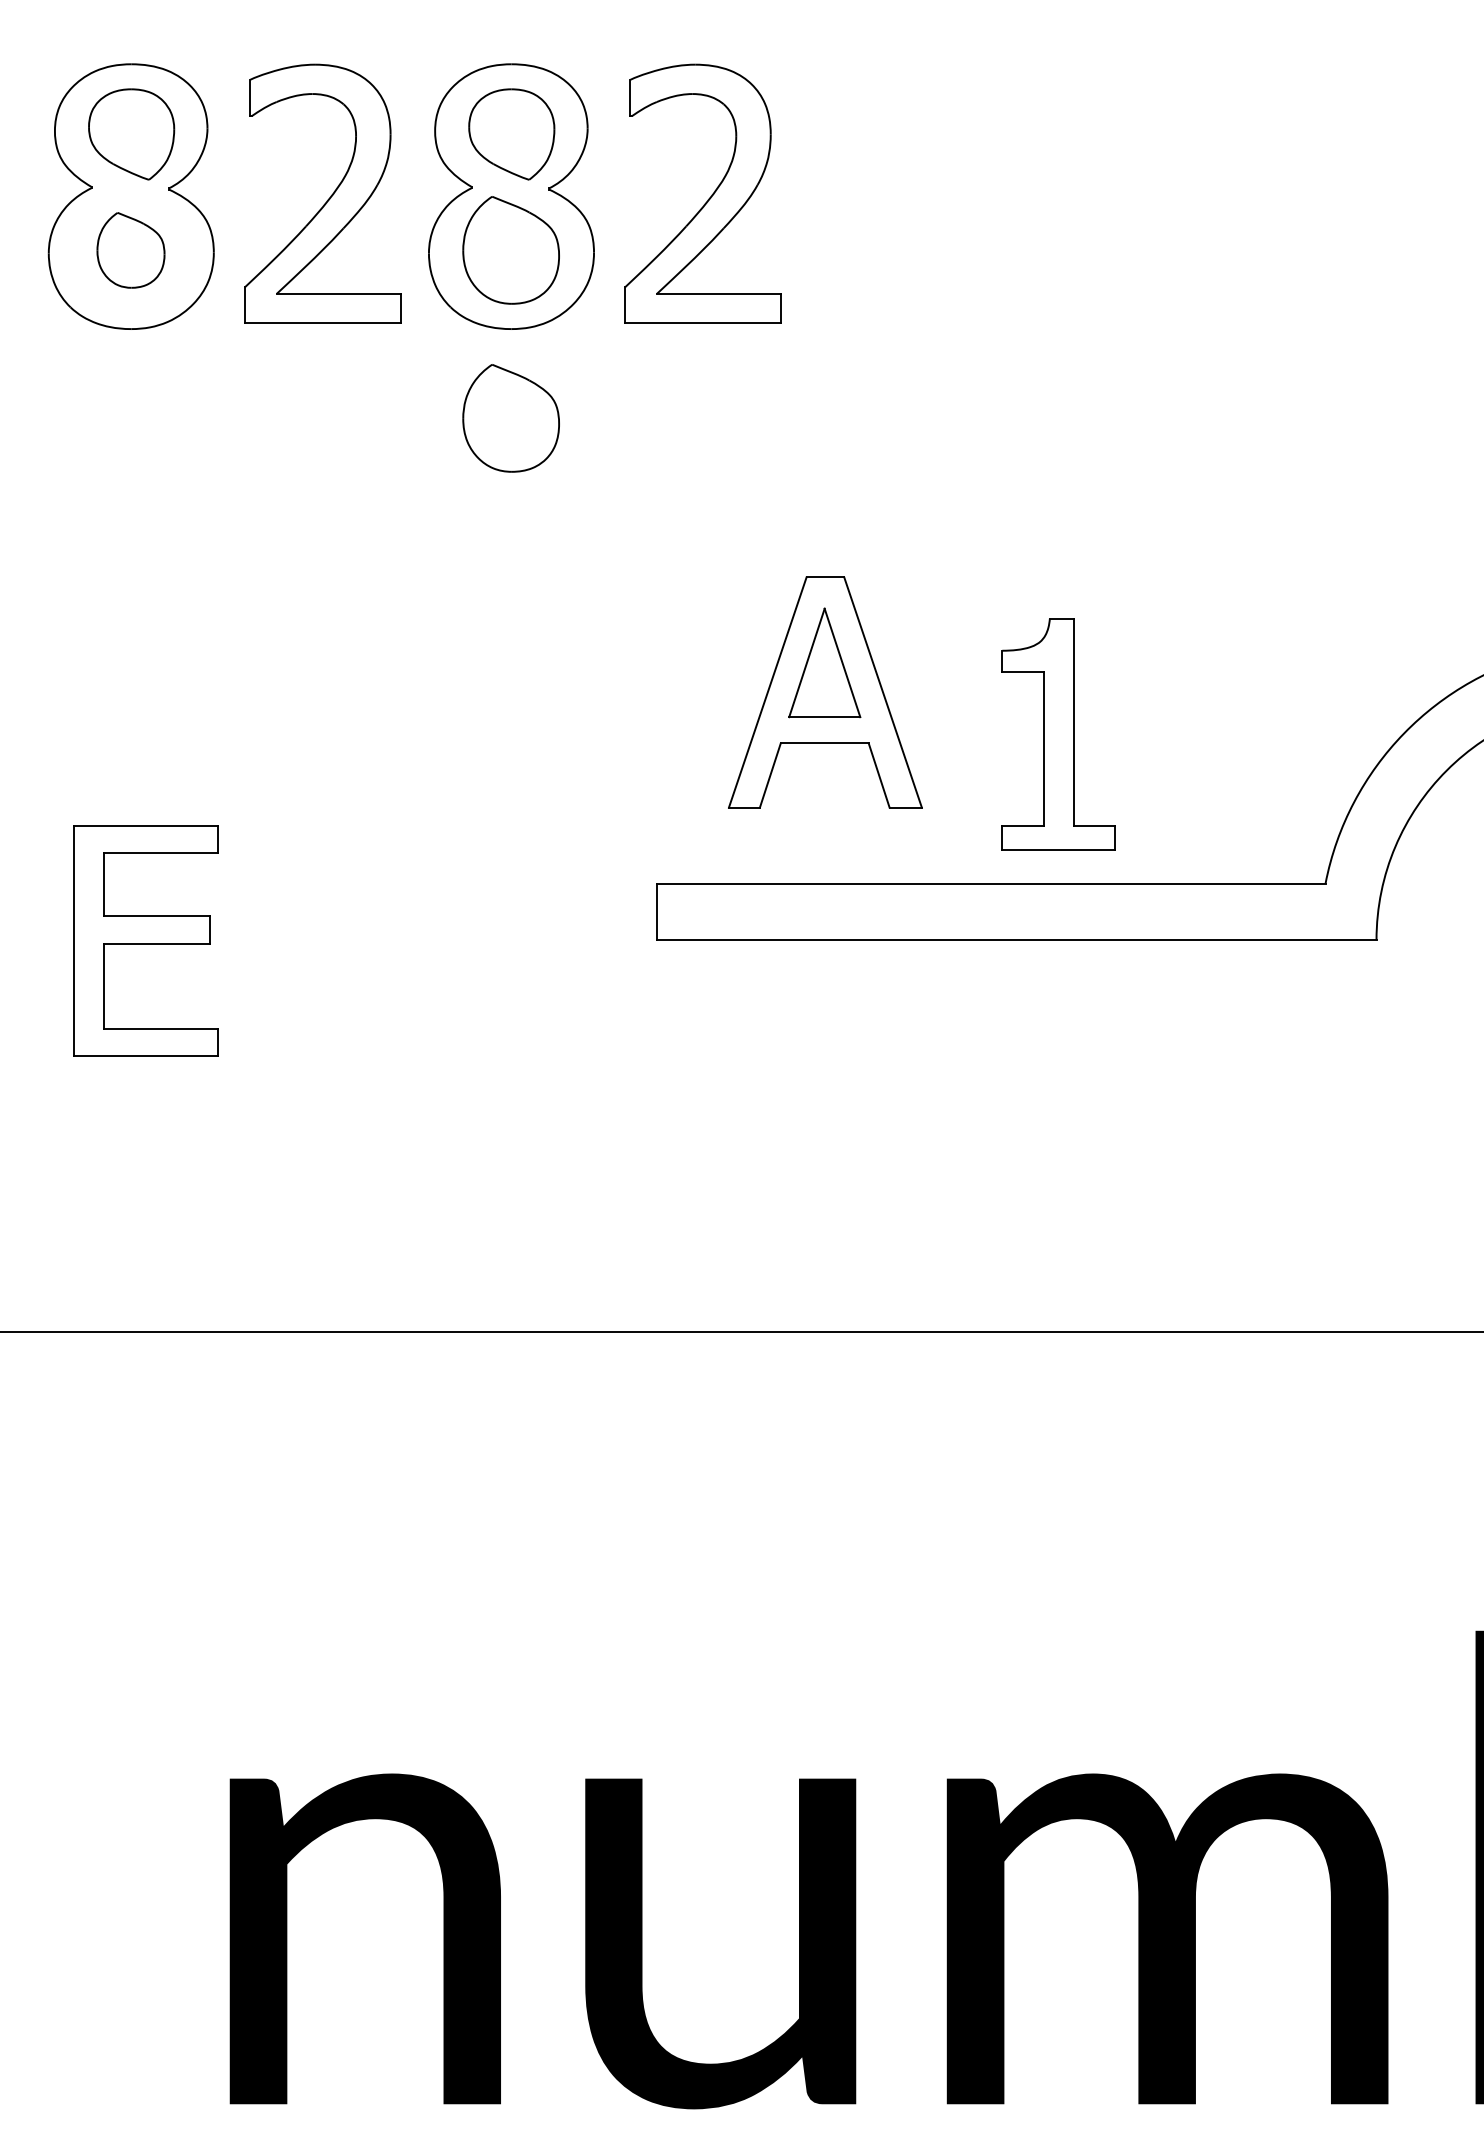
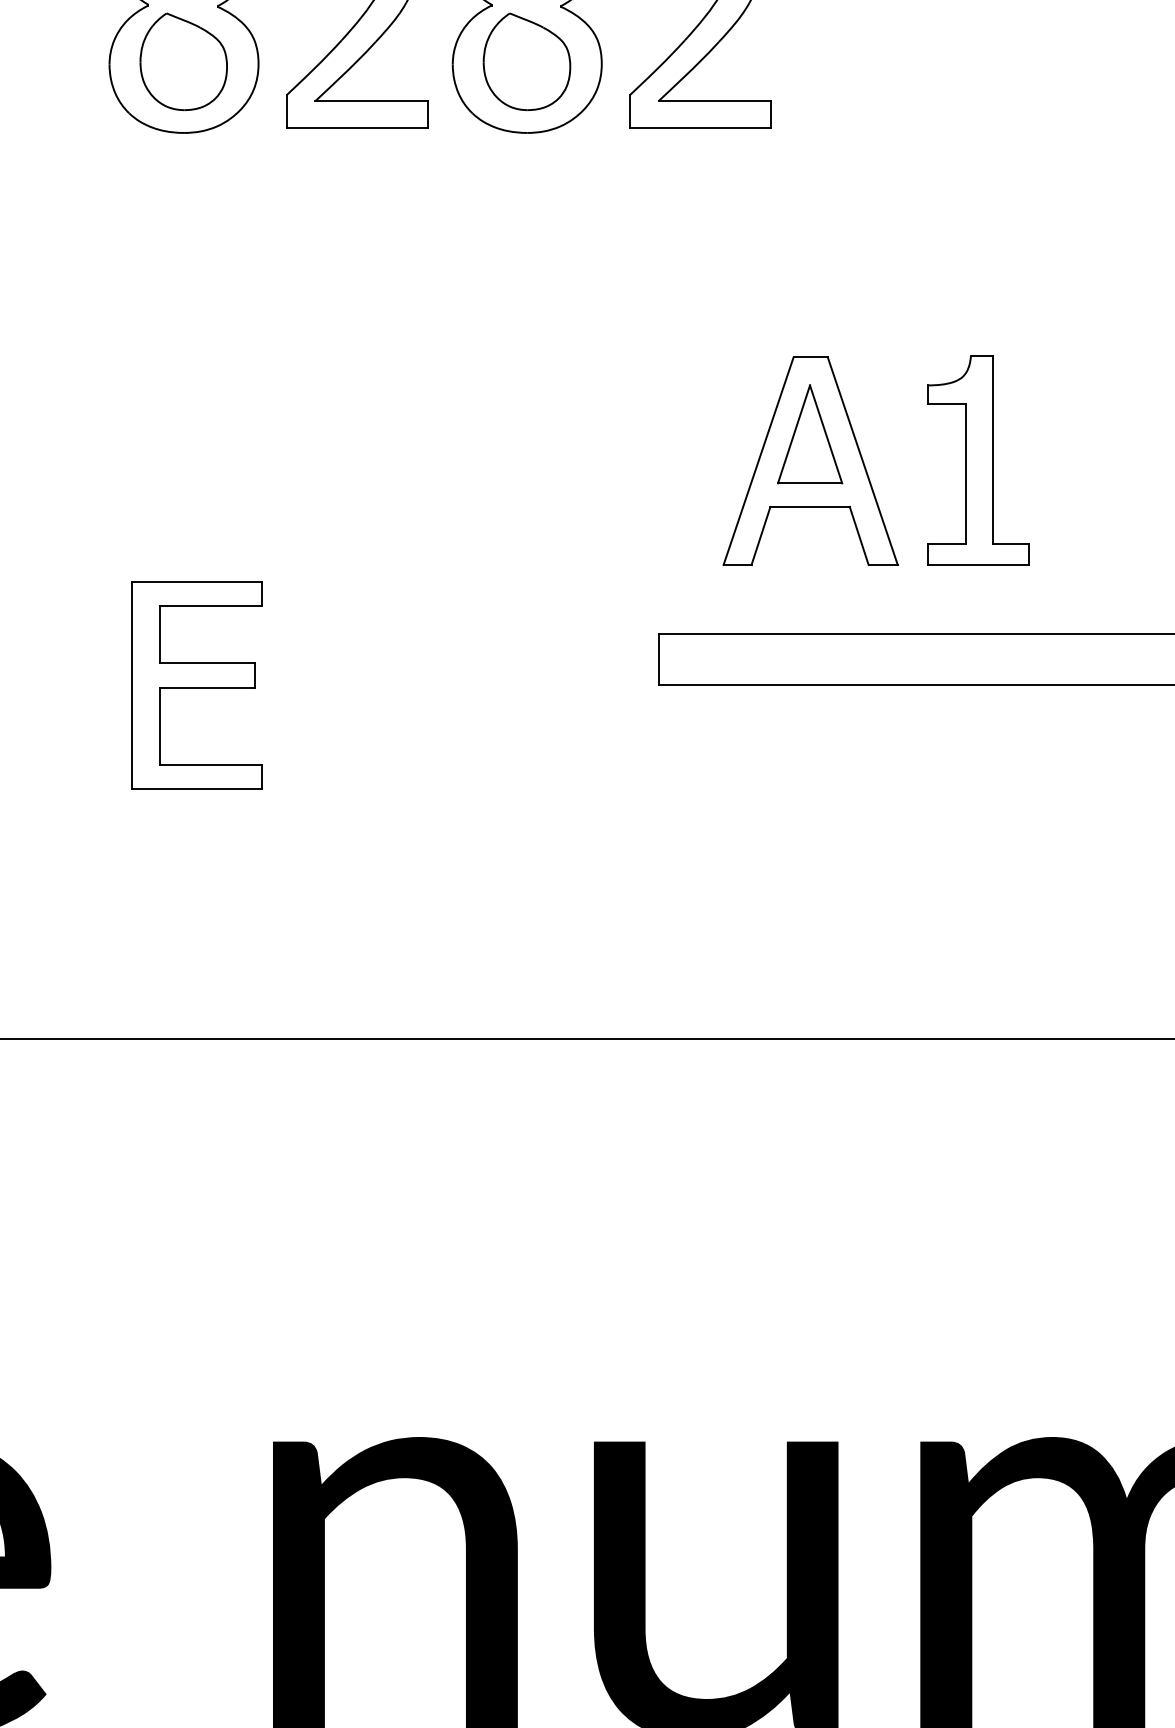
part: (130, 250) -> (183, 61), size x1.43
part: (510, 418) -> (526, 213), removed
part: (1058, 734) -> (978, 461), moved

